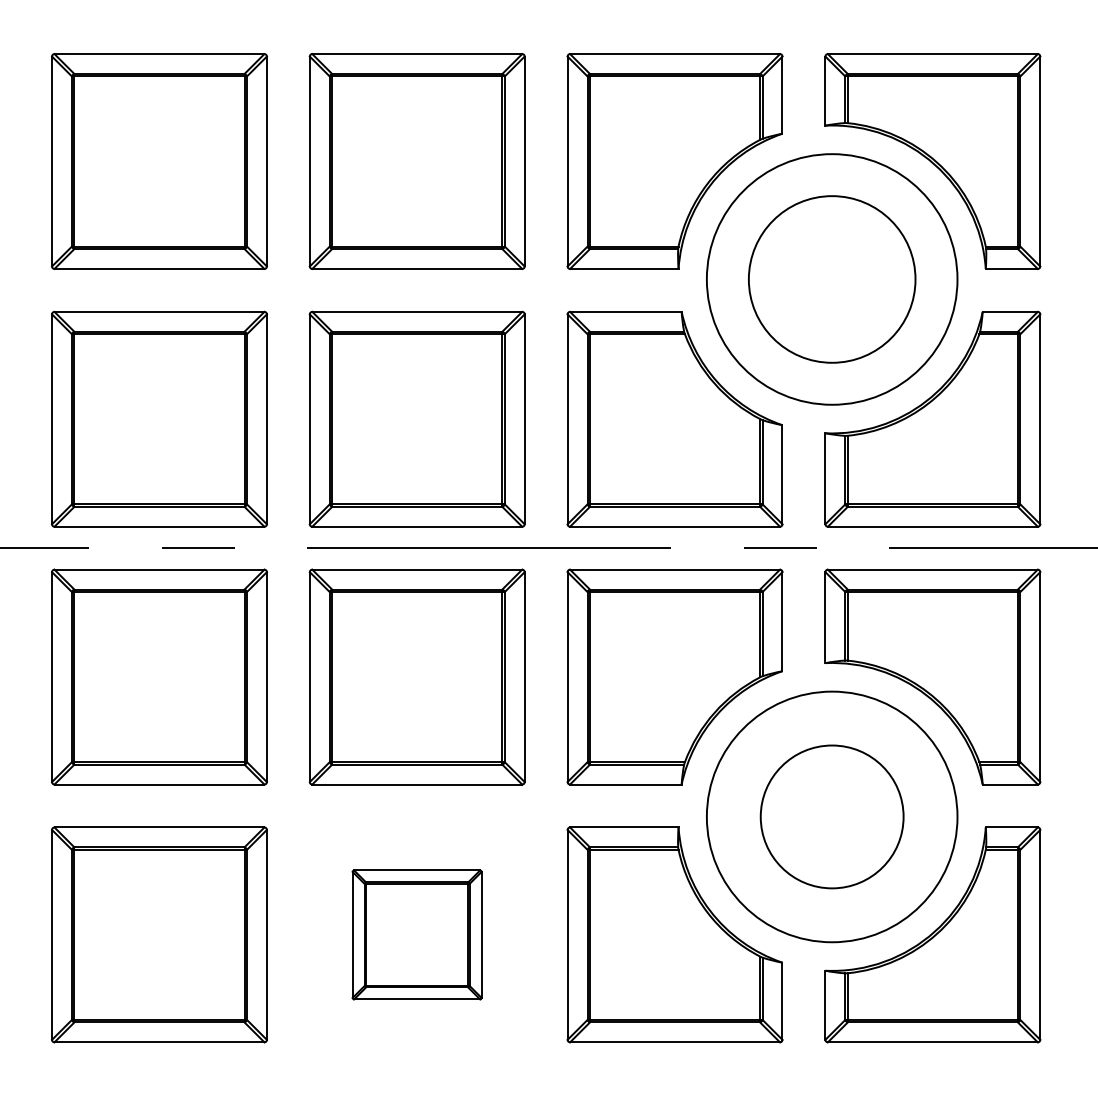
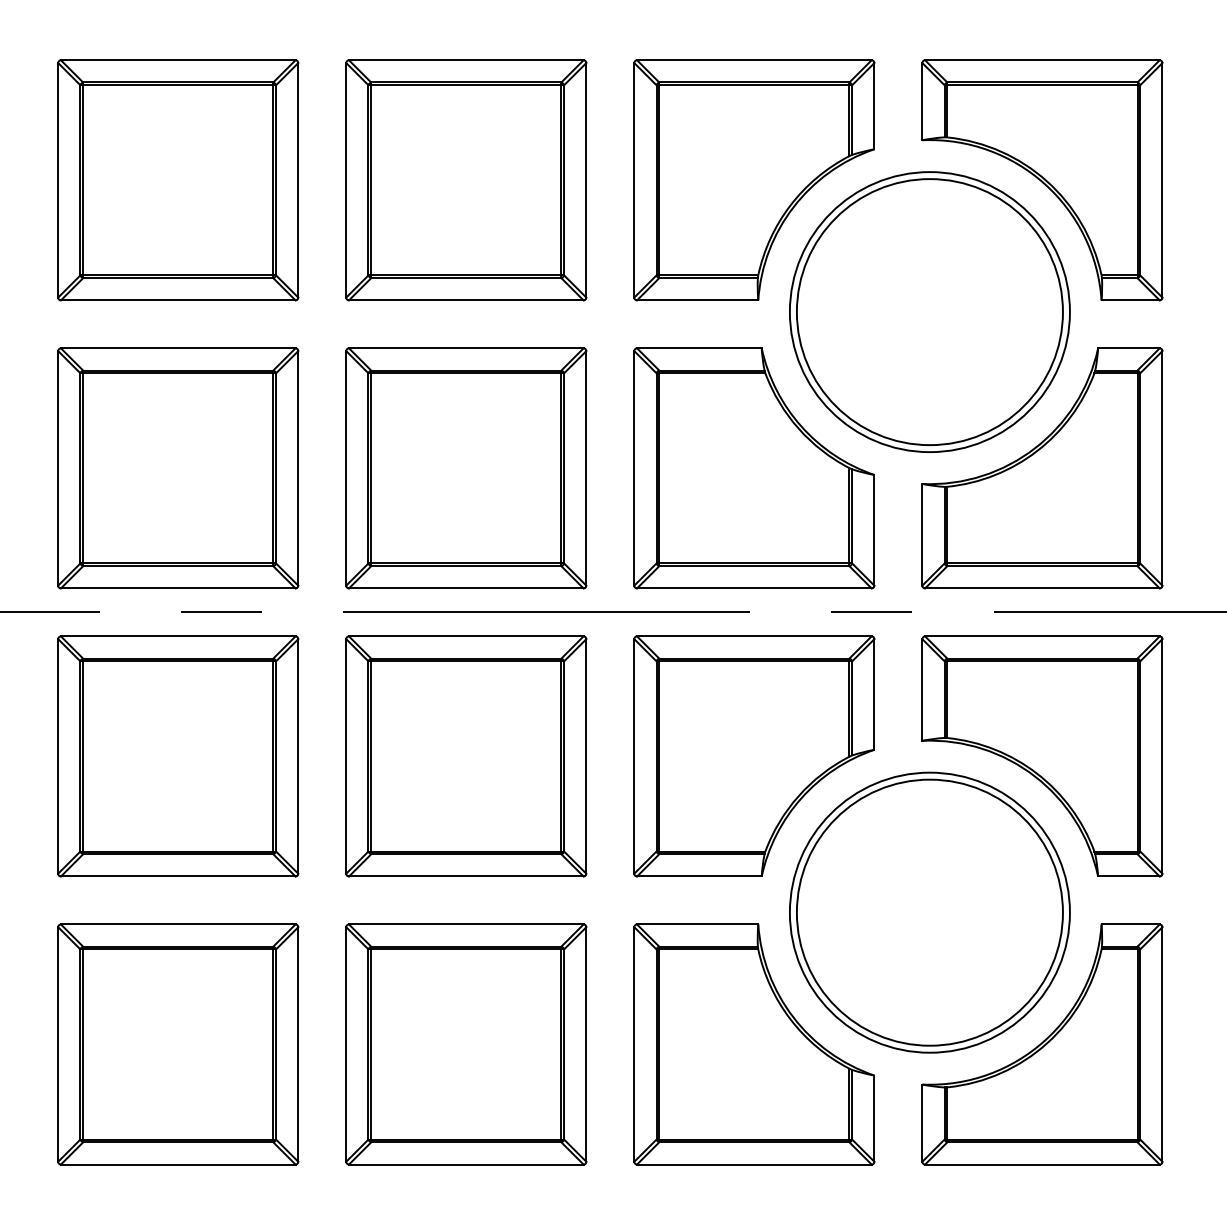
circle: (832, 279) -> (930, 312), size x1.43
circle: (832, 816) -> (930, 912), size x1.67
part: (416, 934) -> (465, 1044), size x1.67

